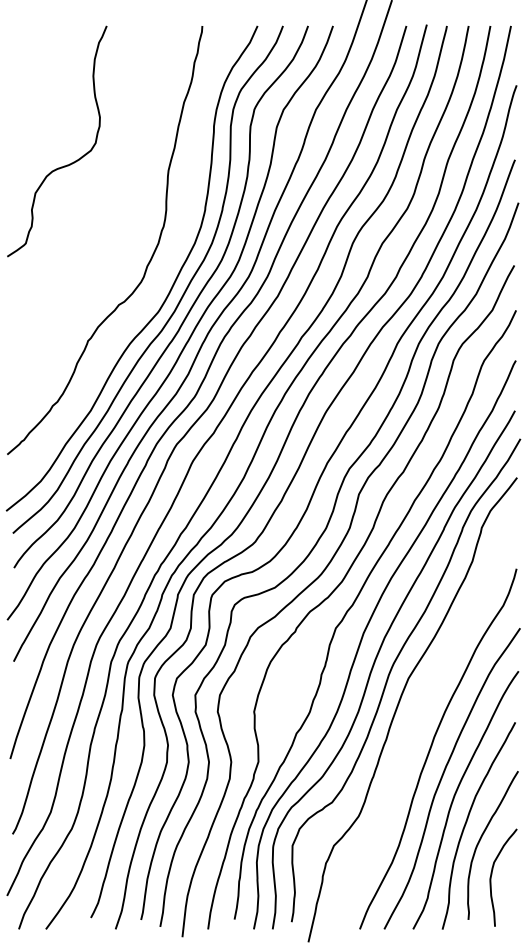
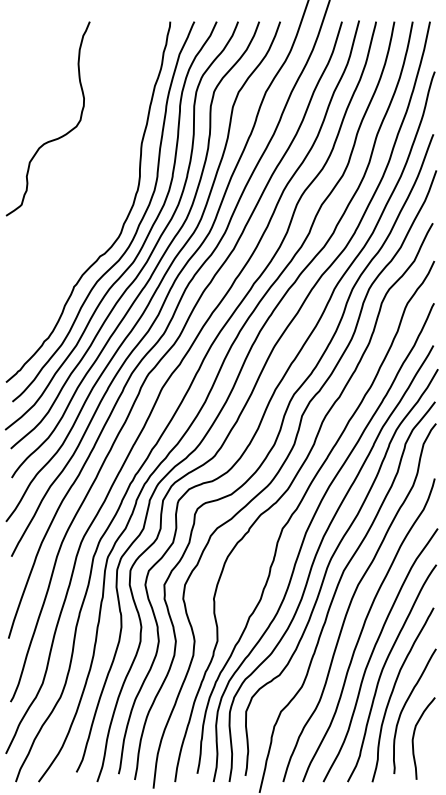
curve: (162, 271) -> (136, 228), added
curve: (418, 714) -> (352, 601), added

